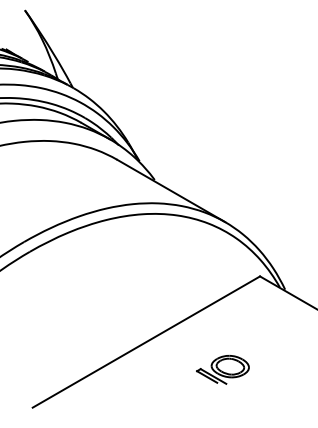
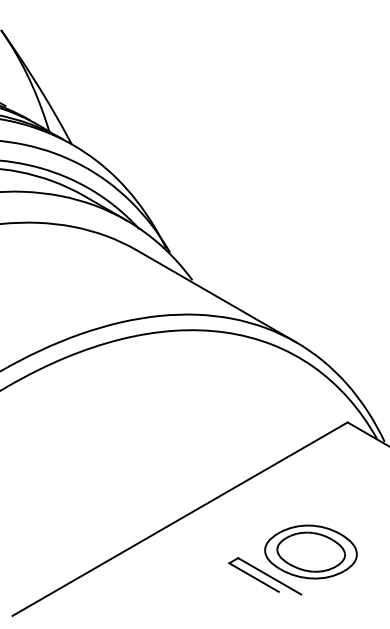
part: (222, 369) -> (292, 559), size x1.67

